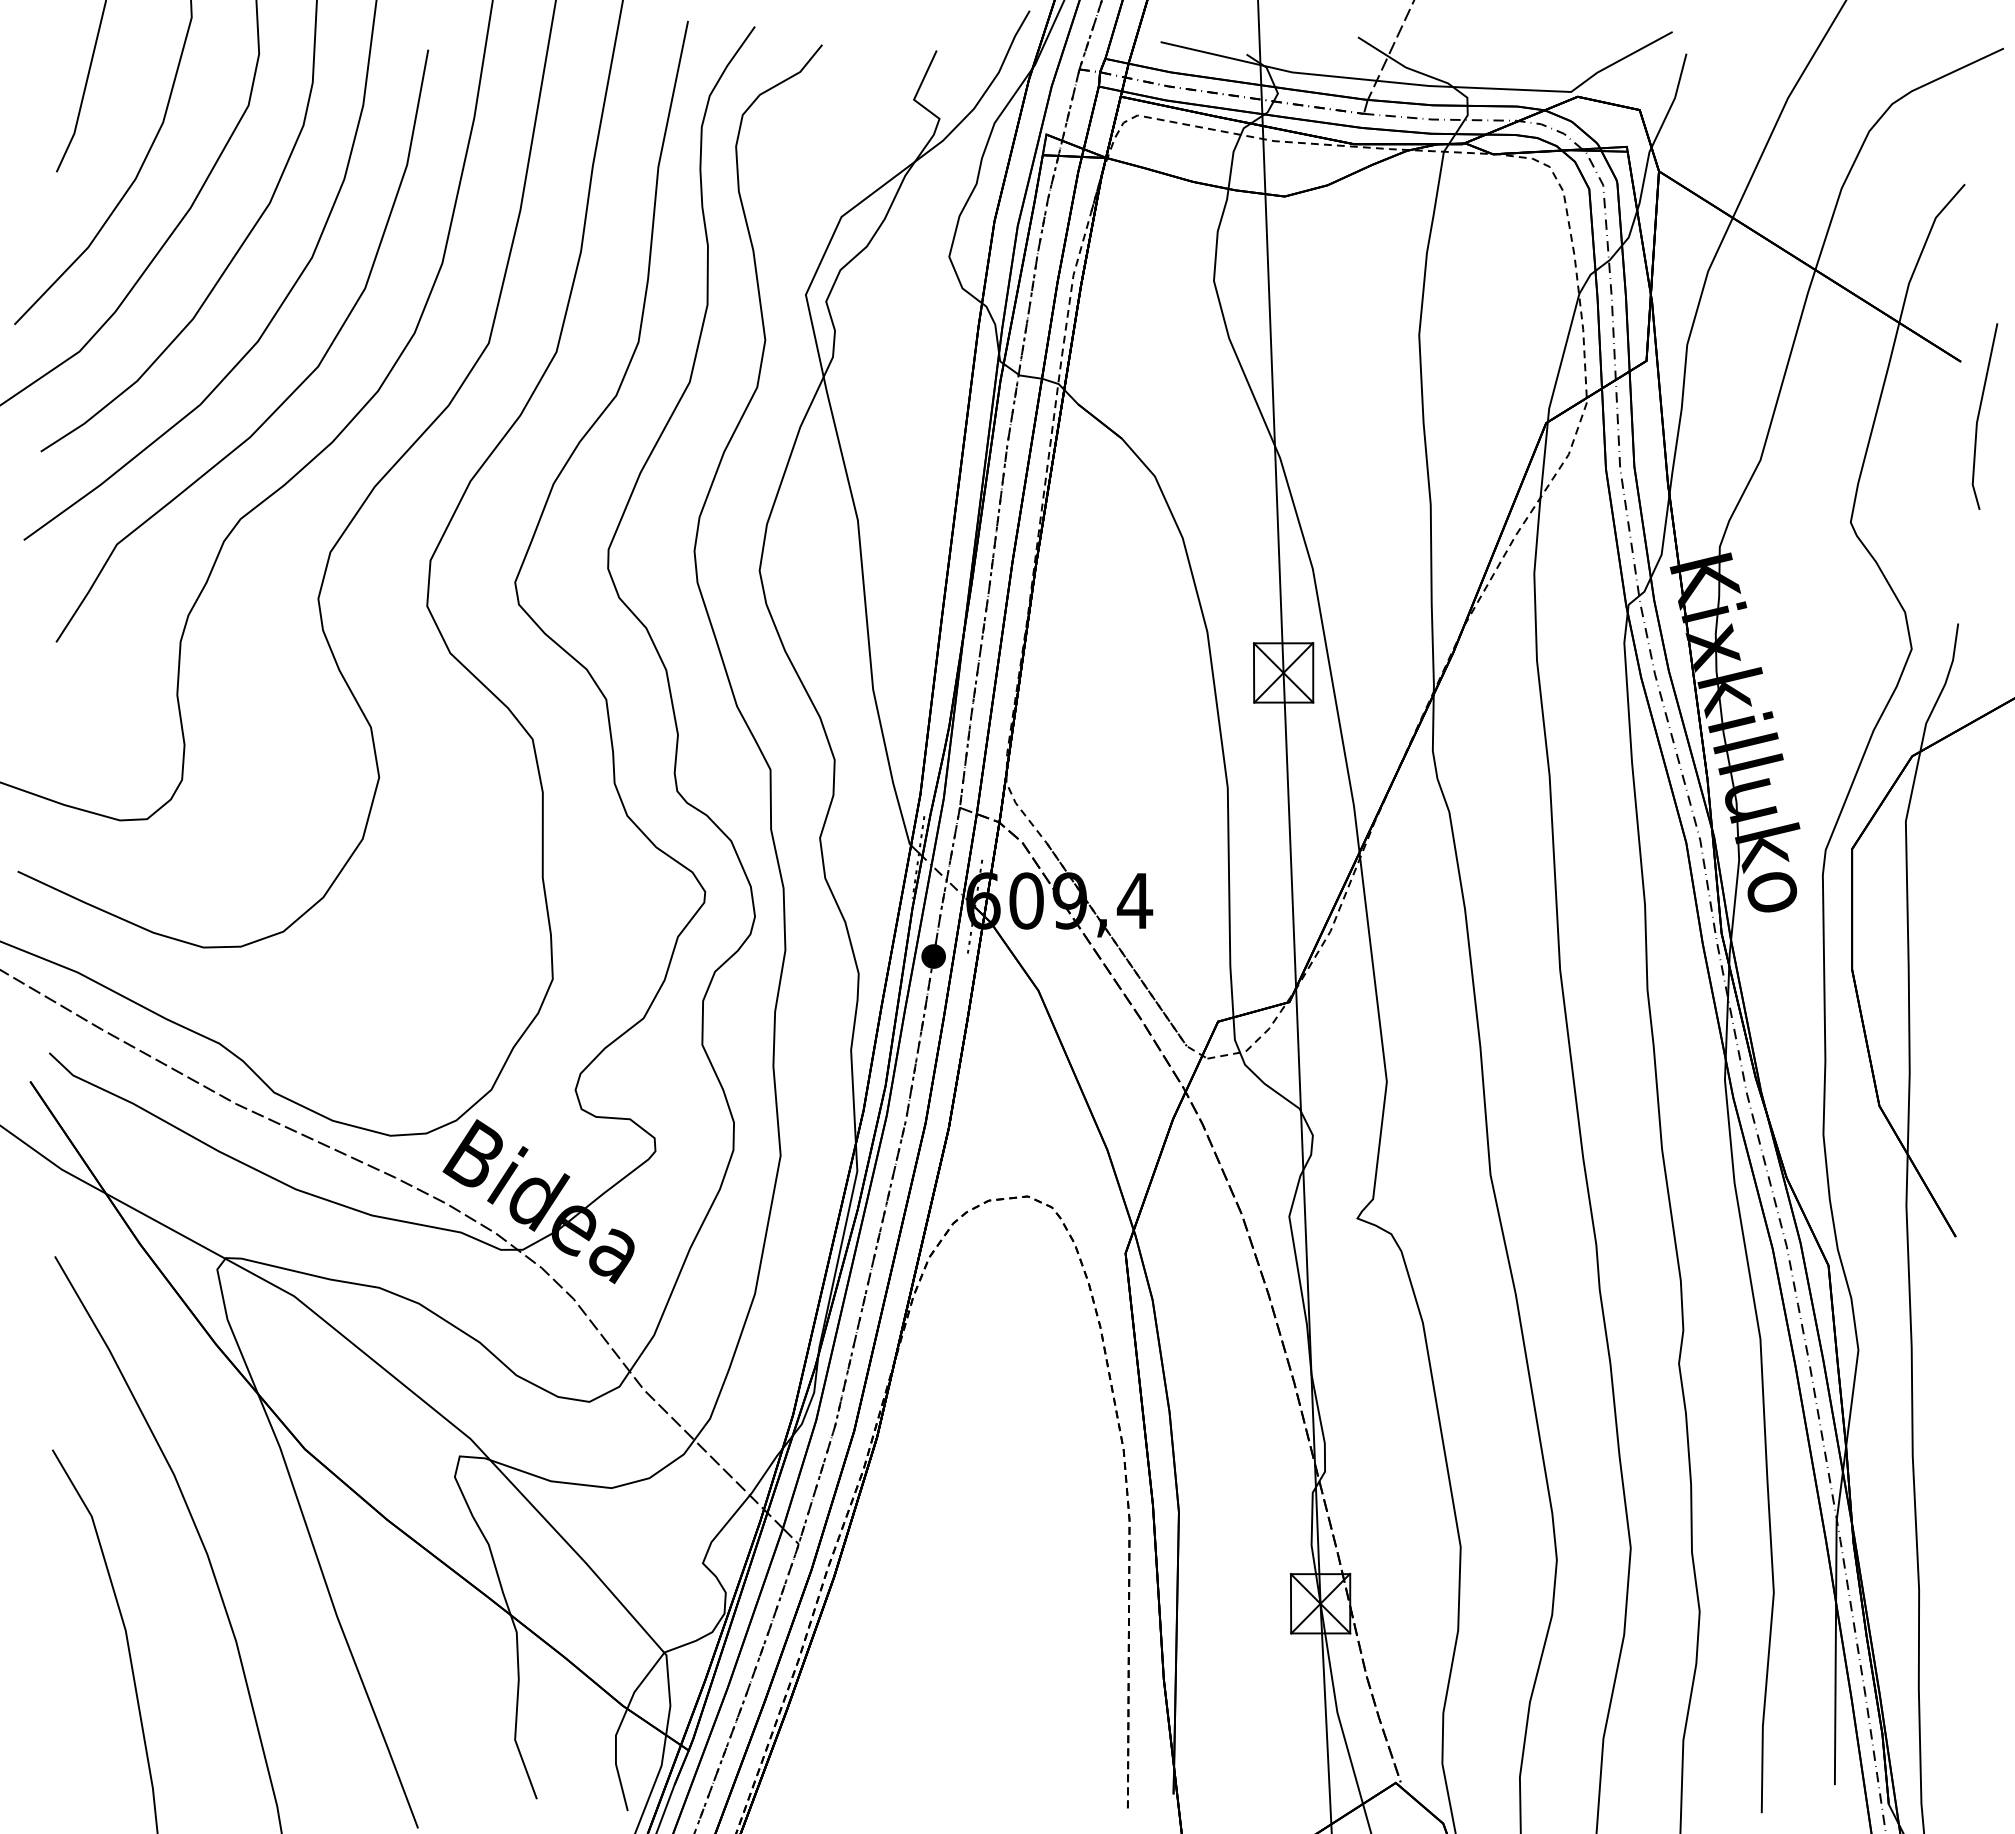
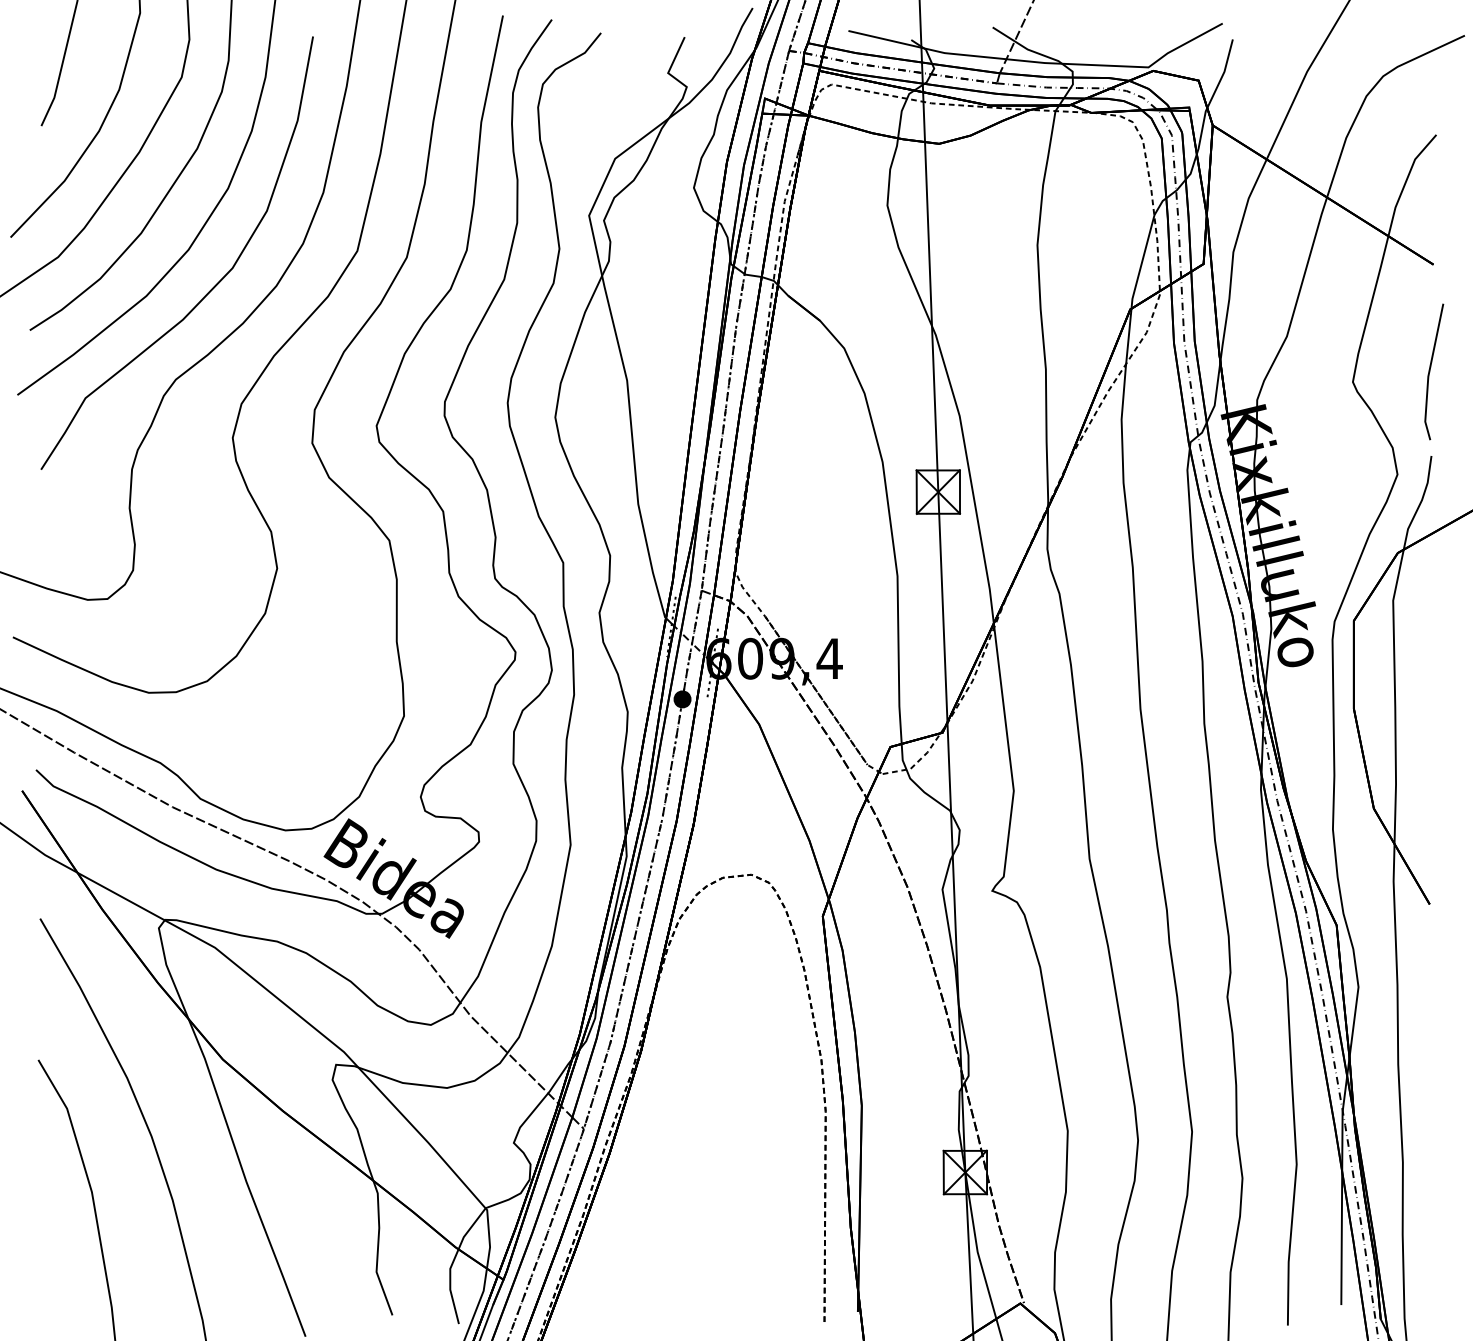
line: (1979, 416) -> (1430, 371), moved

